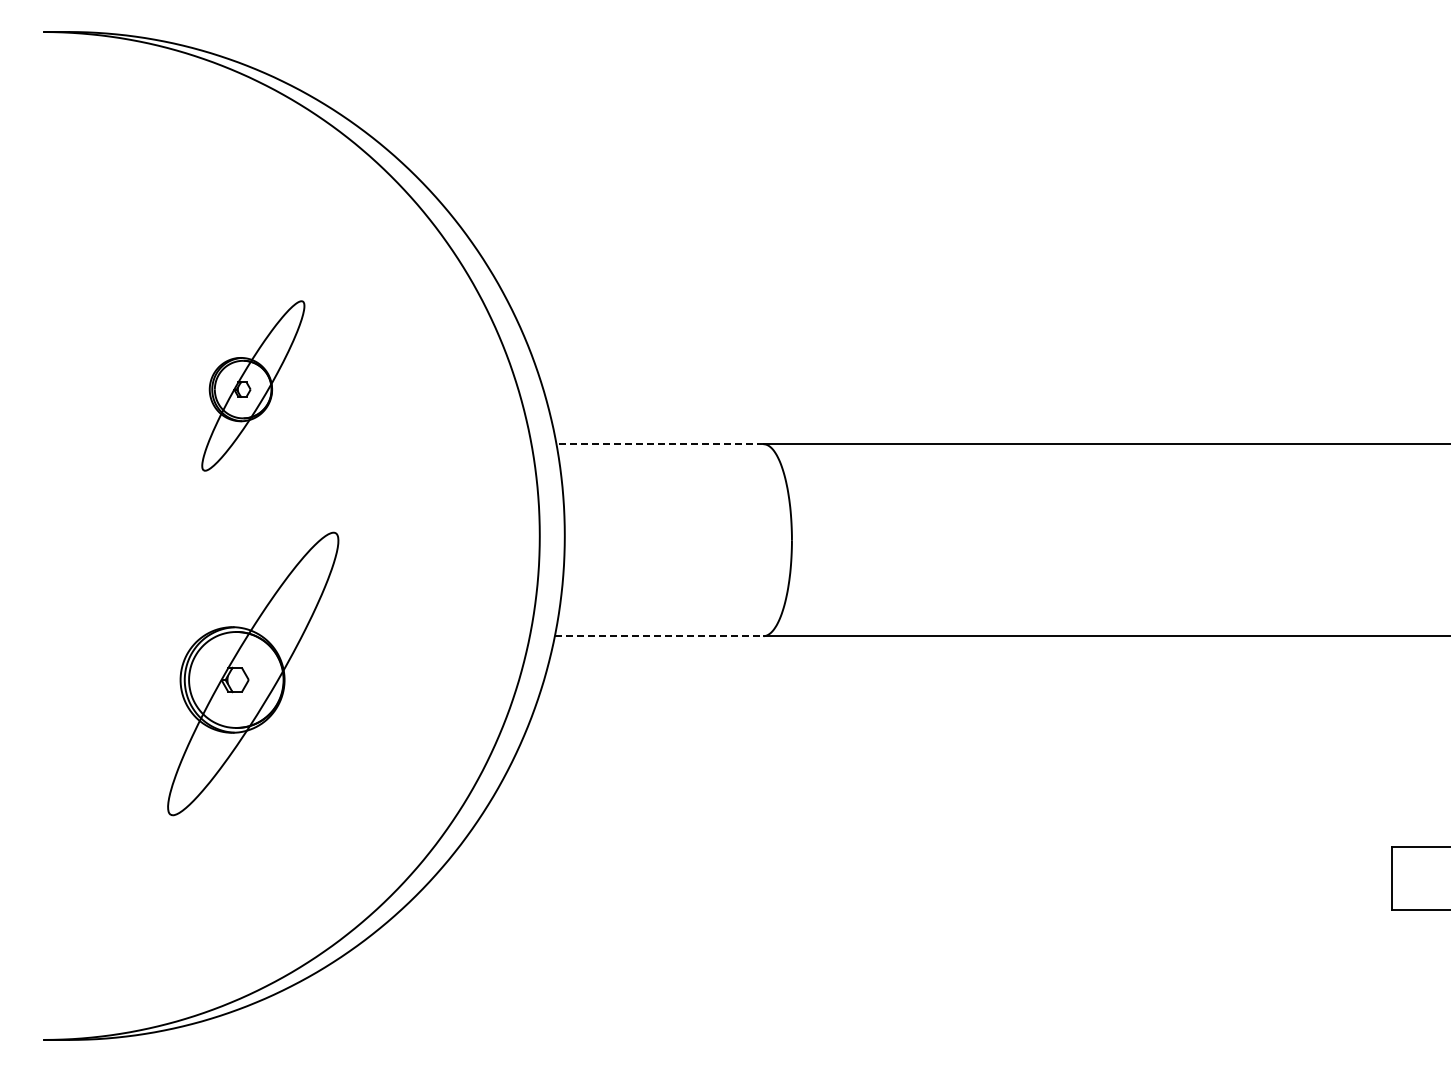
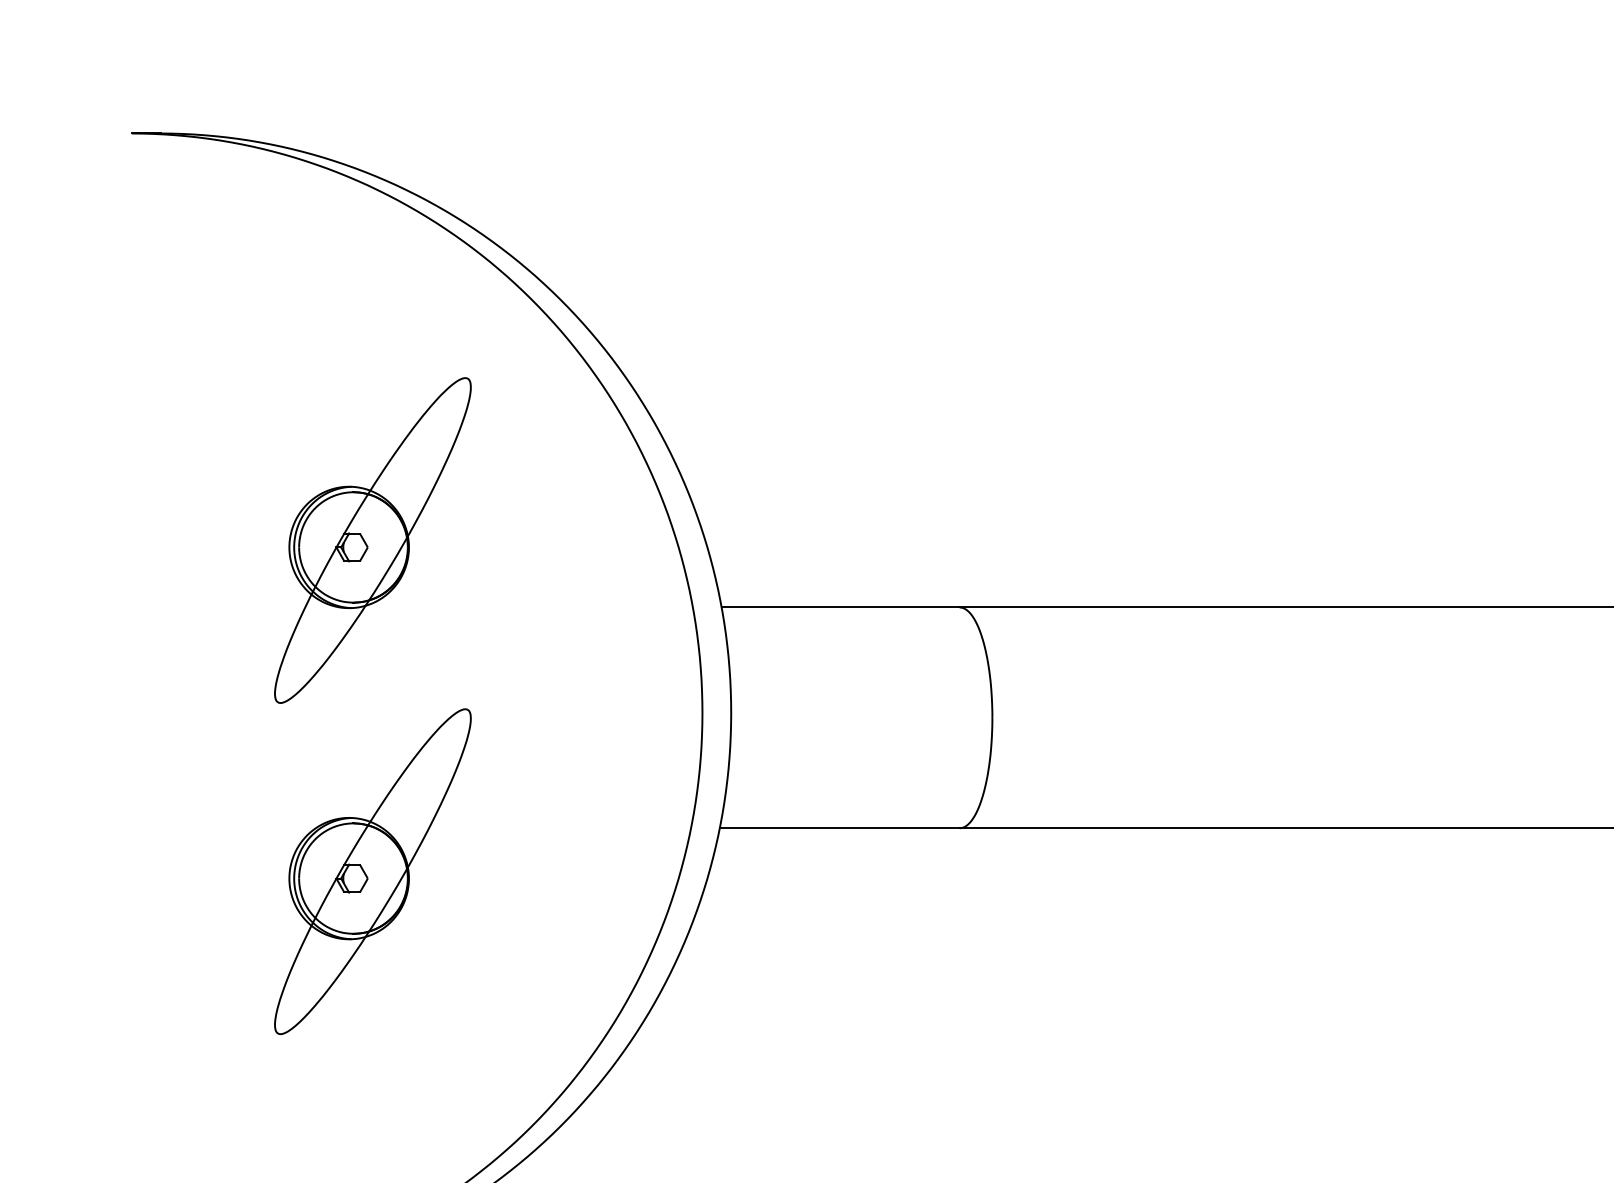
part: (253, 385) -> (373, 539), size x1.67
line: (660, 444) -> (841, 607), dashed -> solid
line: (659, 636) -> (840, 828), dashed -> solid

